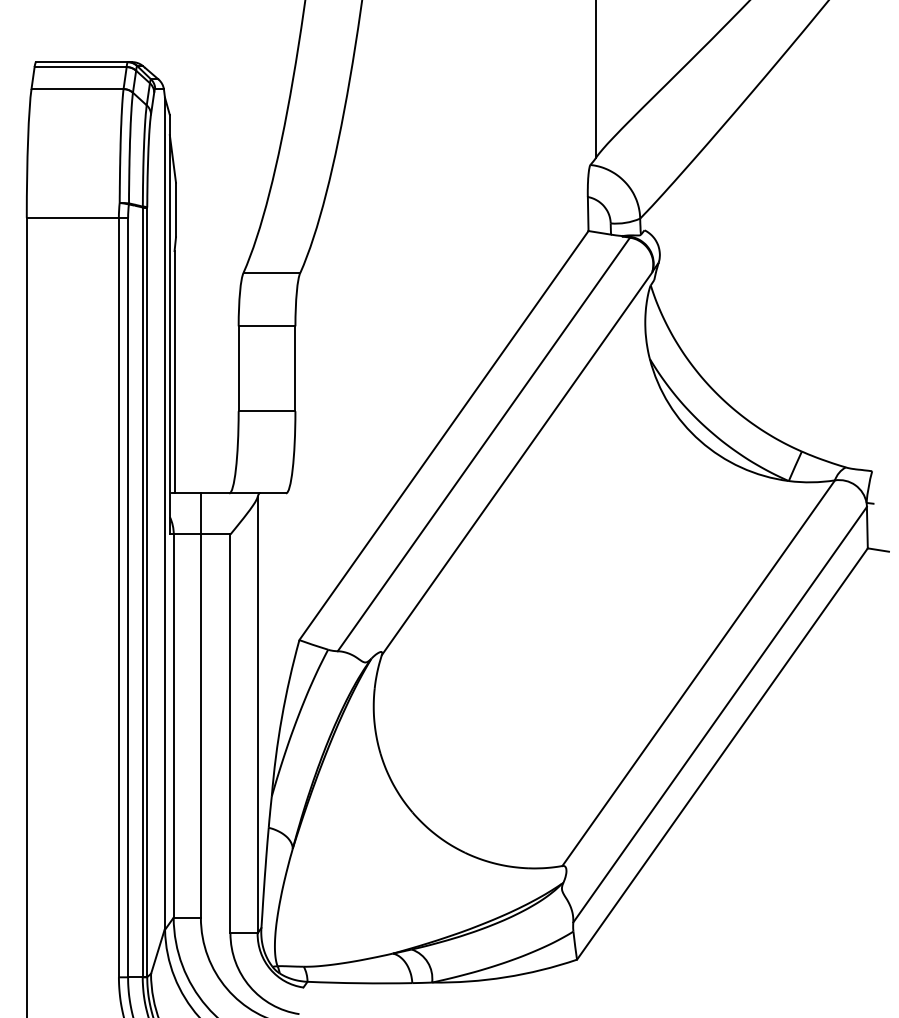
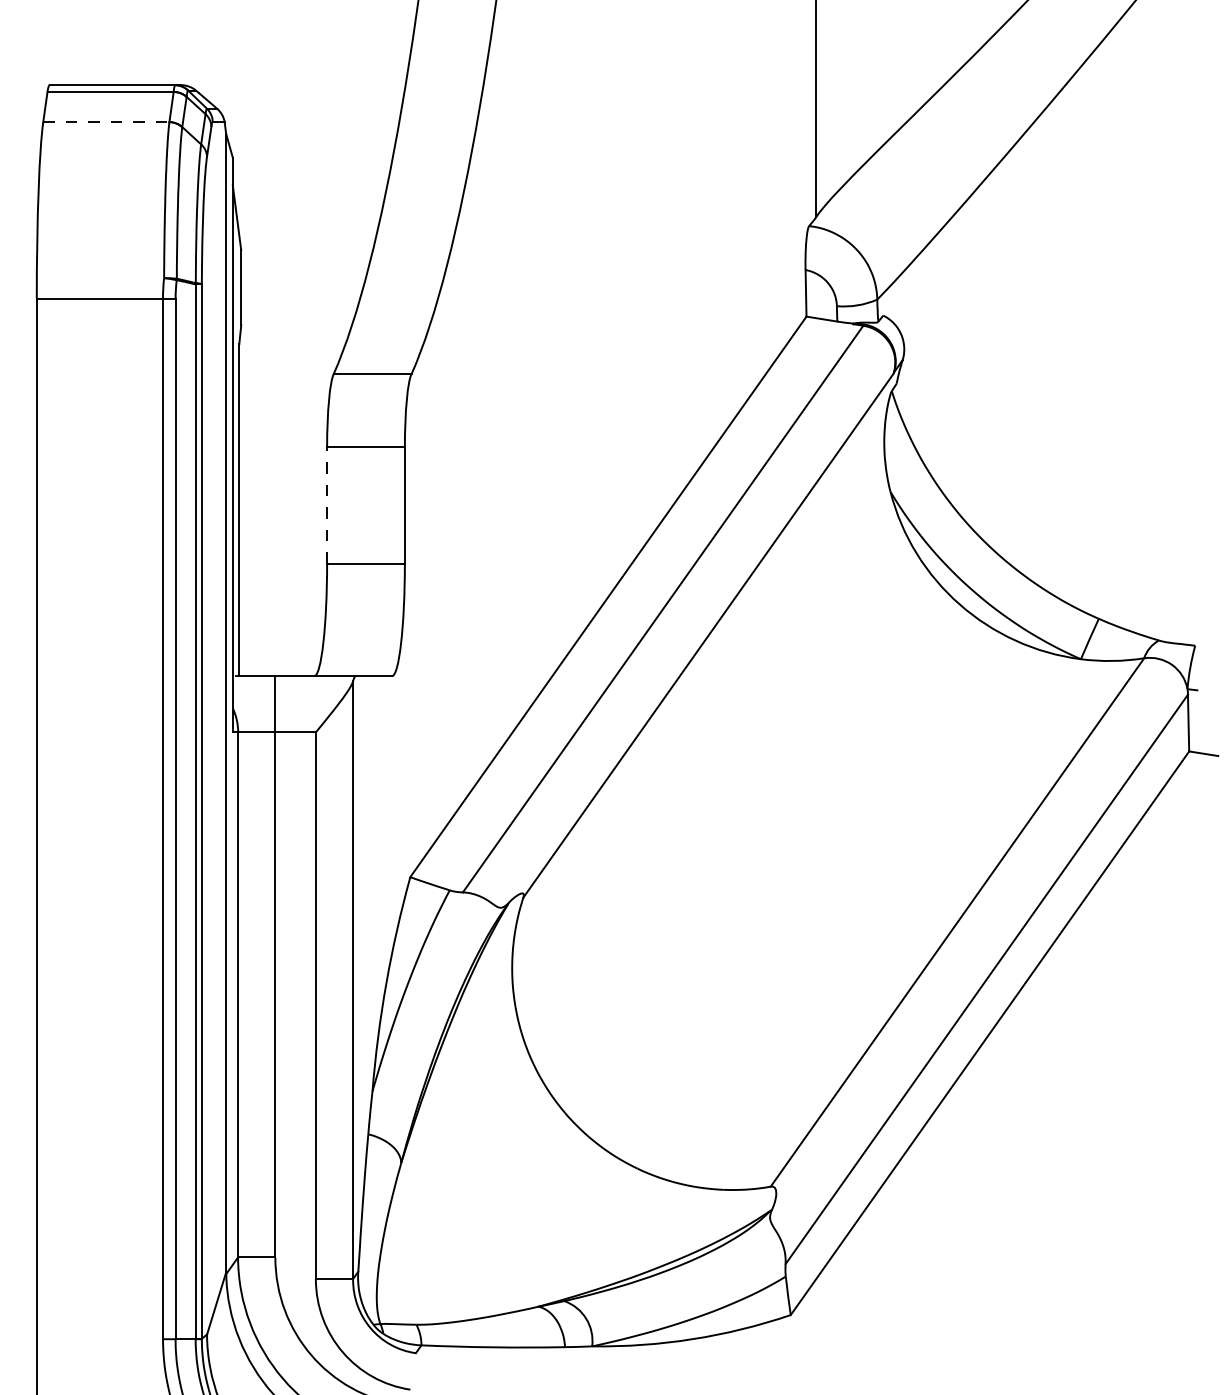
line: (77, 89) -> (106, 122), solid -> dashed
line: (238, 368) -> (327, 504), solid -> dashed

